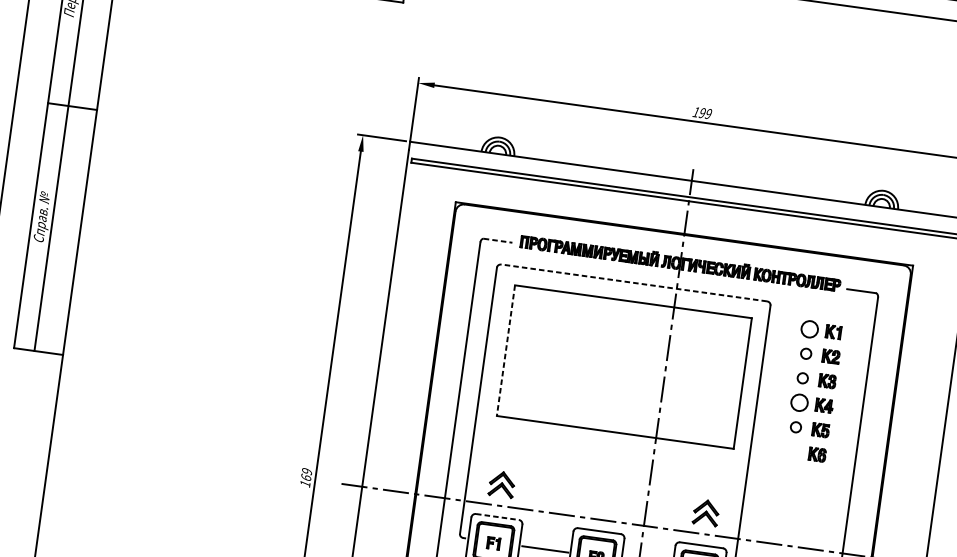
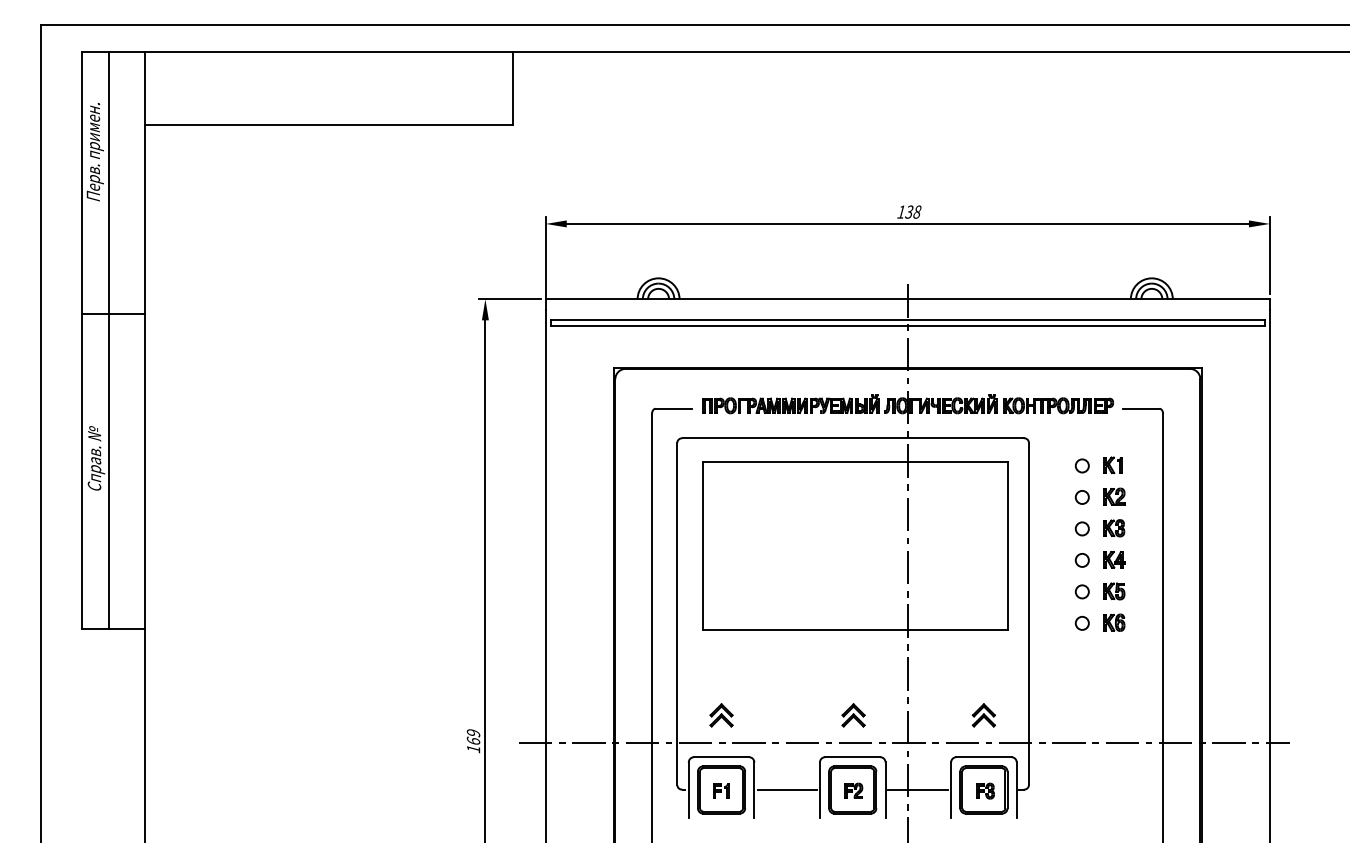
text: (705, 113) -> (913, 211), 199 -> 138
line: (498, 240) -> (674, 408), dashed -> solid
line: (634, 283) -> (853, 438), dashed -> solid
circle: (808, 328) -> (1081, 465), size x0.62
line: (506, 350) -> (703, 545), dashed -> solid
circle: (798, 402) -> (1081, 560), size x0.62
circle: (791, 451) -> (1081, 623), added
part: (501, 484) -> (721, 715), size x0.71
part: (604, 498) -> (853, 715), added
part: (705, 512) -> (983, 715), size x0.71
line: (497, 517) -> (721, 757), dashed -> solid

